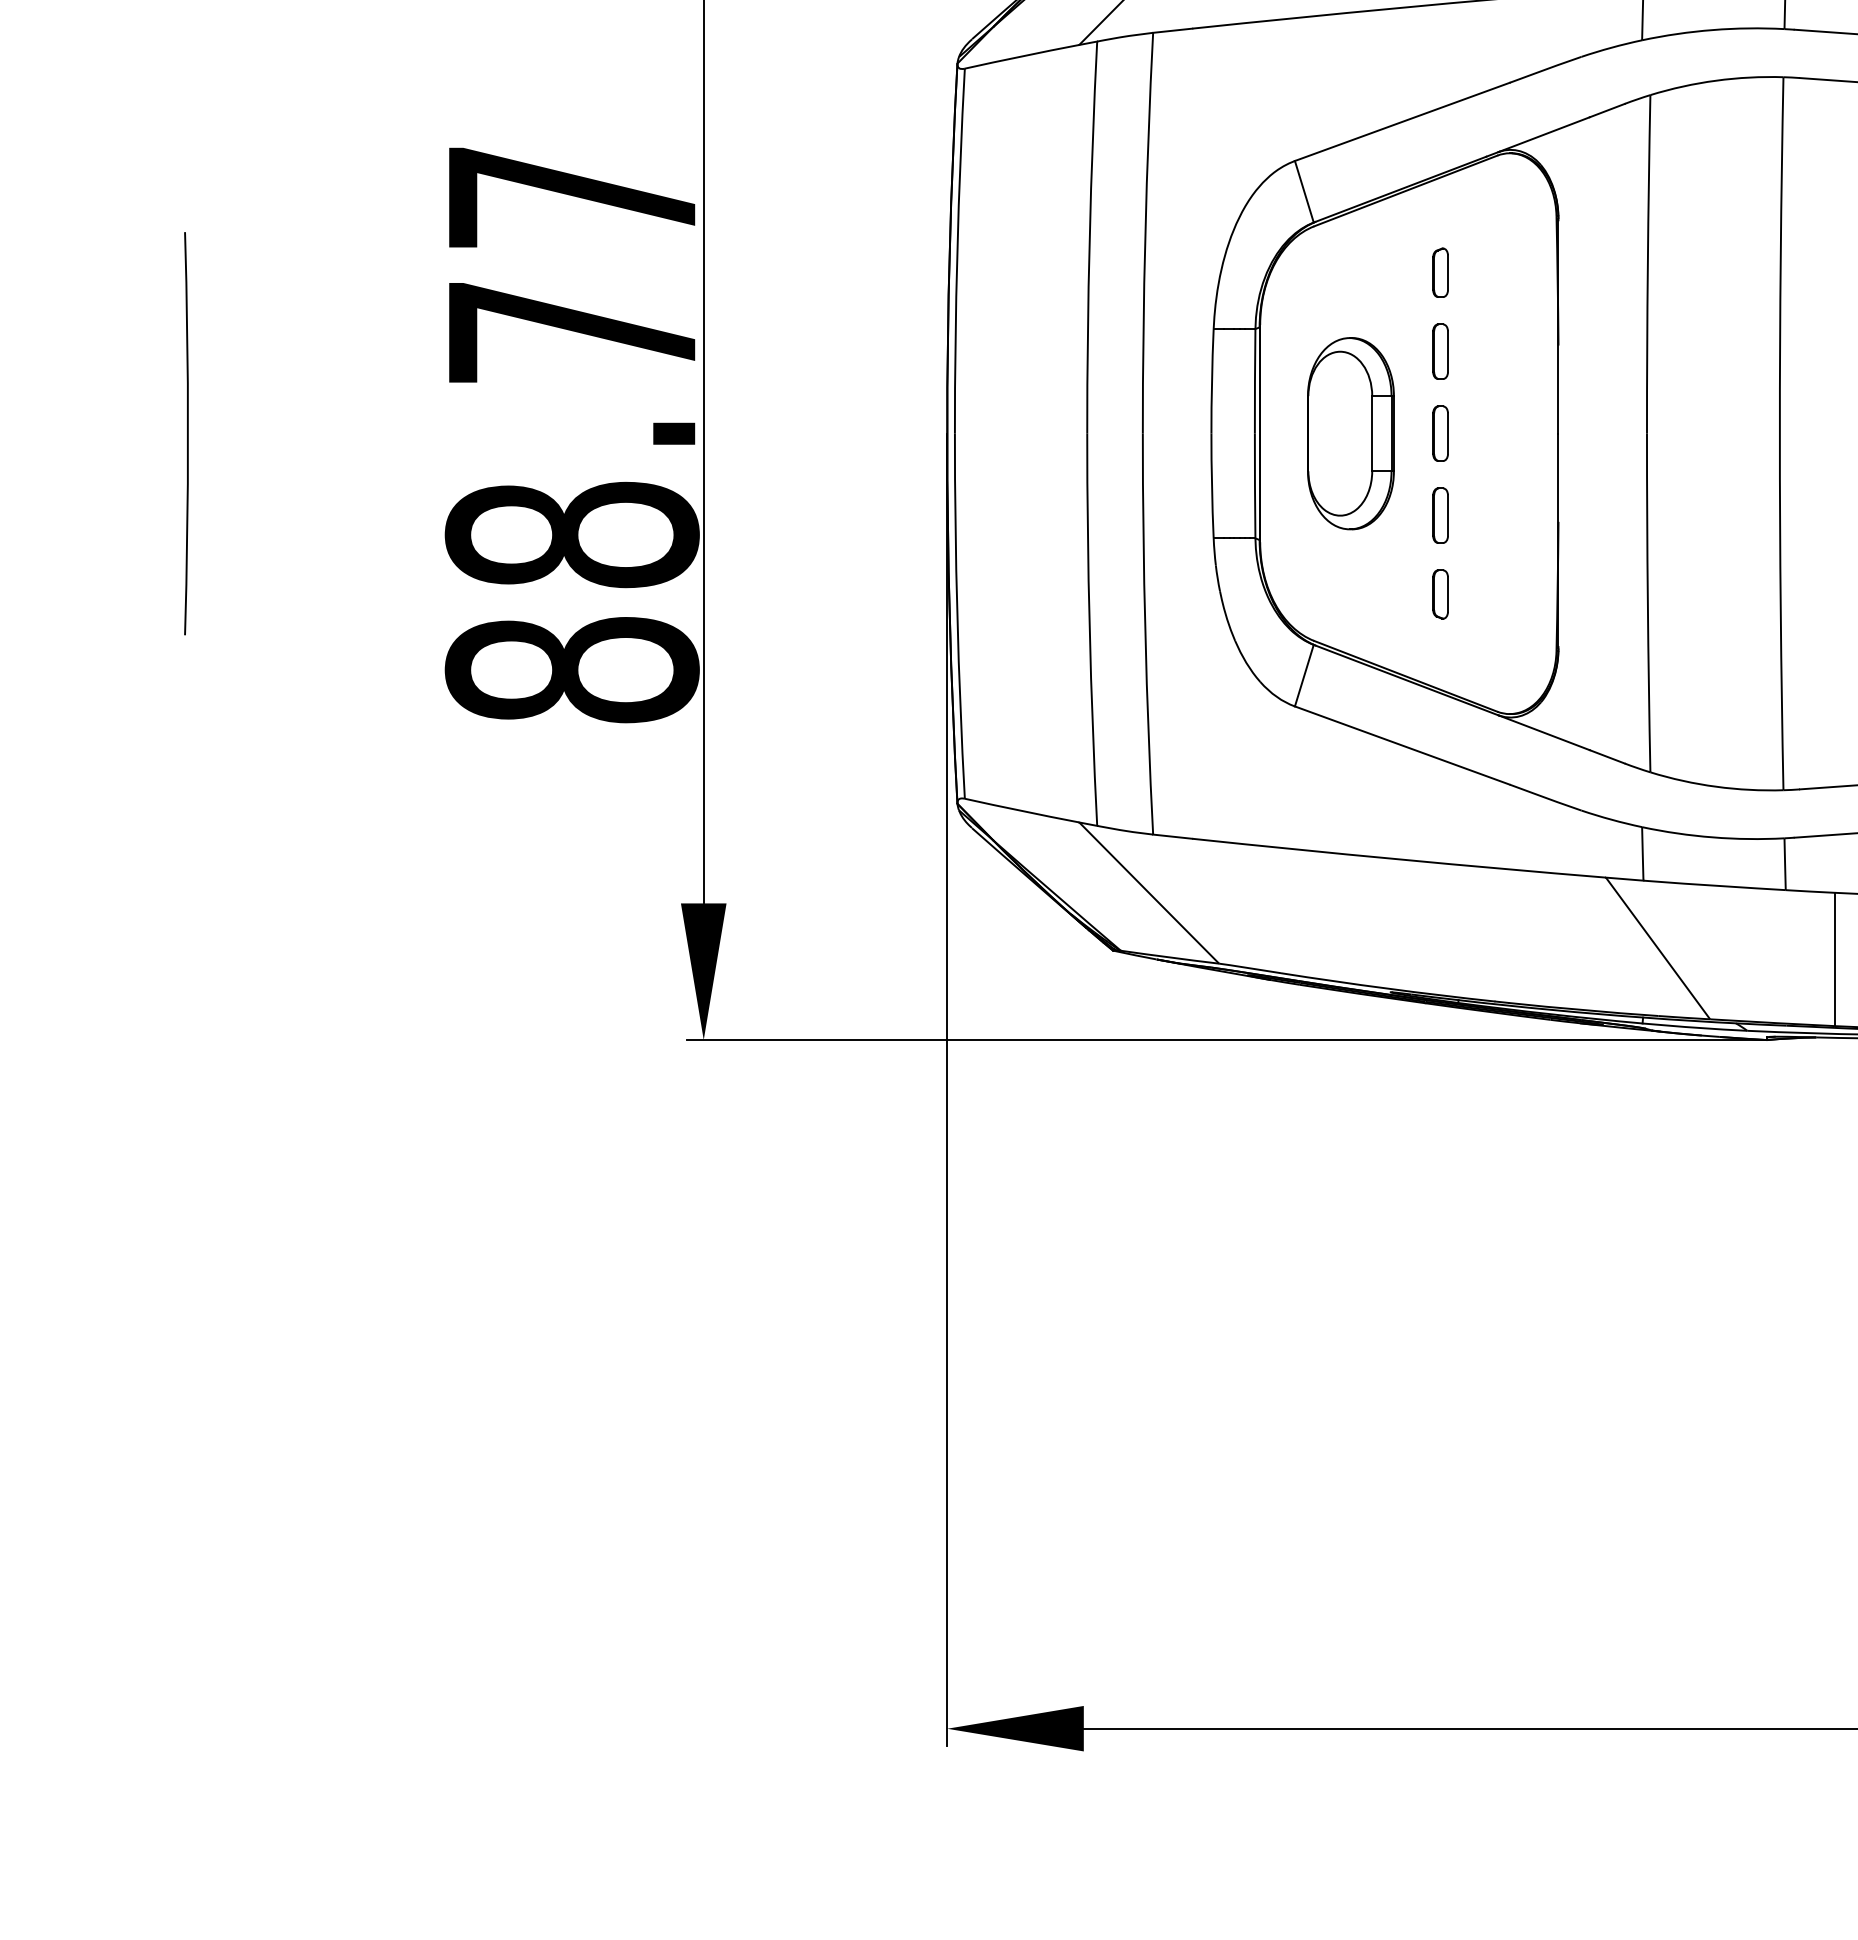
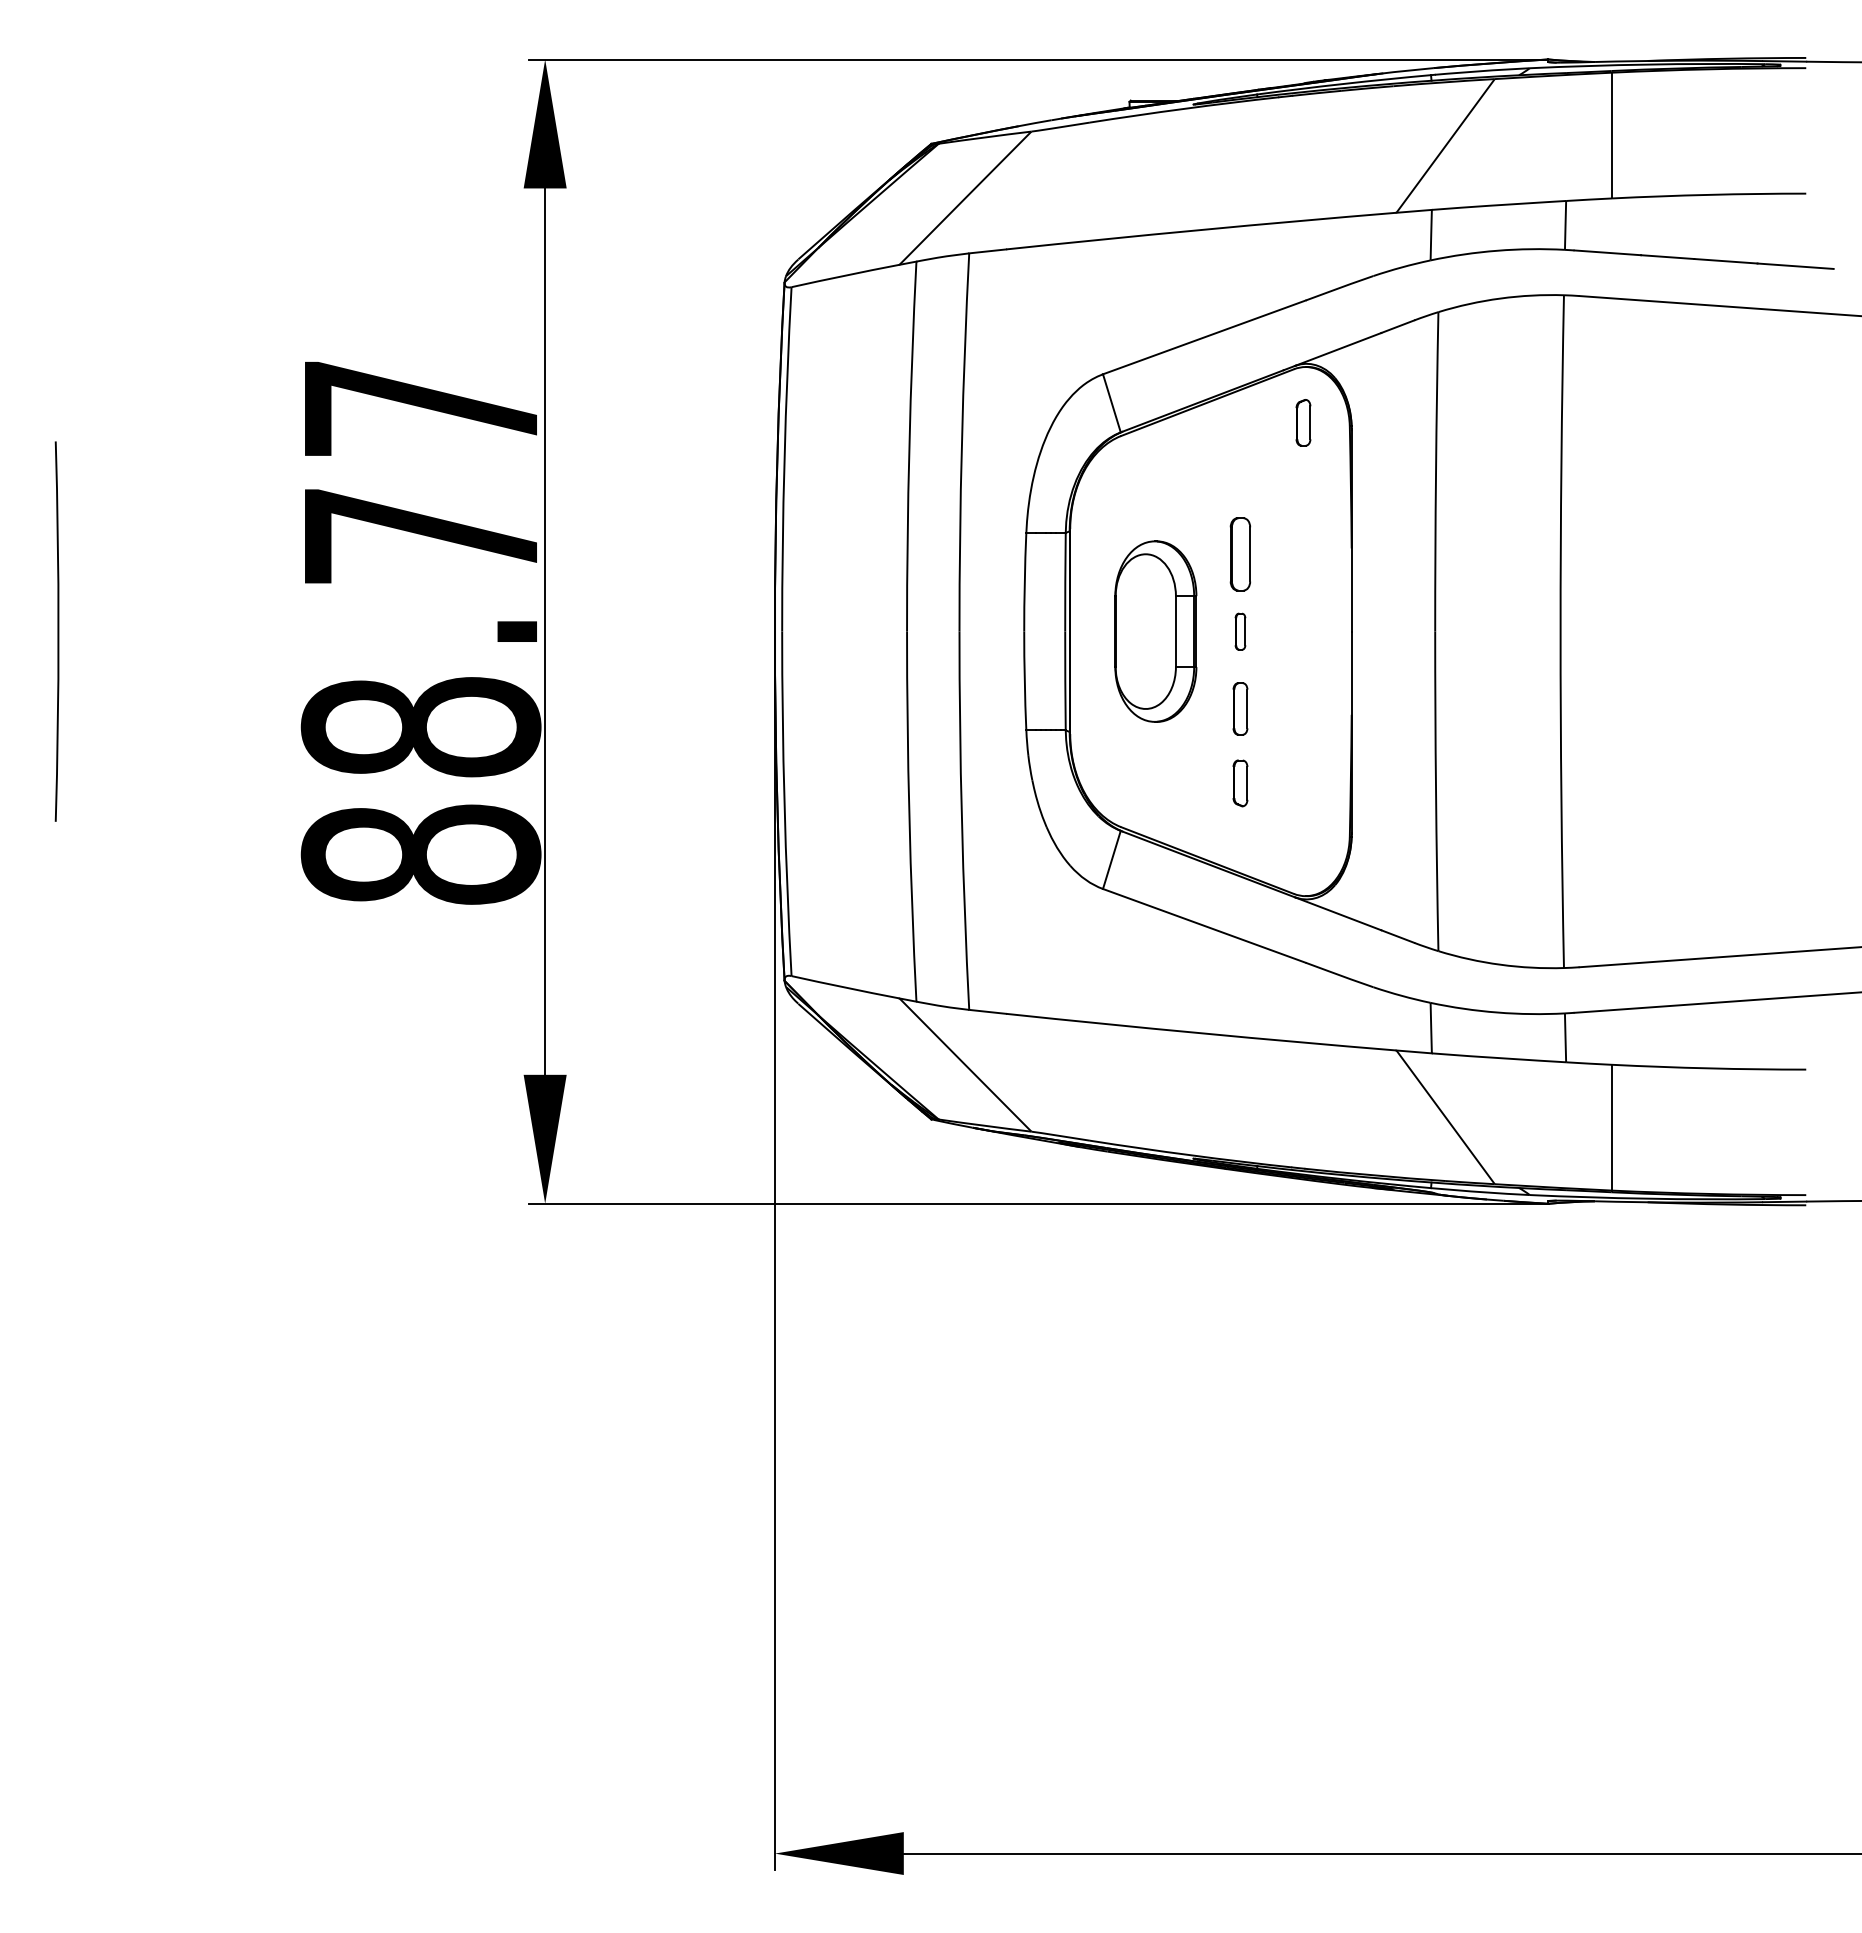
part: (1440, 272) -> (1303, 422), moved
part: (1440, 350) -> (1240, 553), size x1.4
part: (1440, 433) -> (1240, 631), size x0.7

